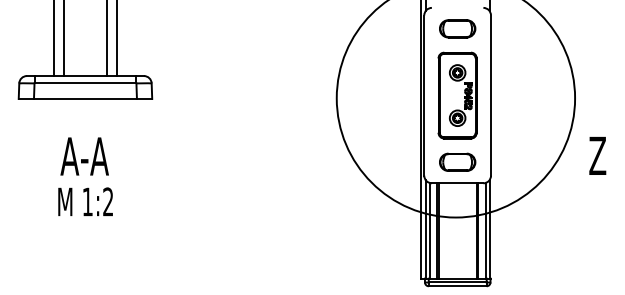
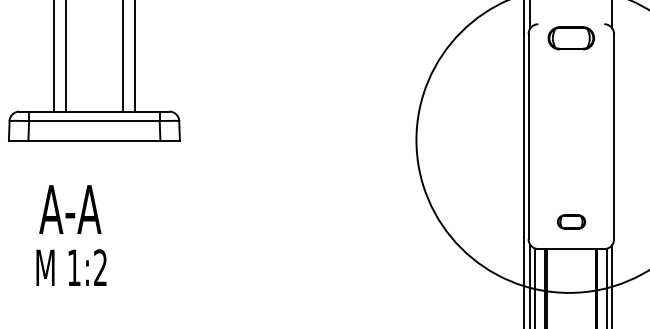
part: (457, 28) -> (571, 37), moved
part: (457, 95) -> (571, 136), removed
part: (457, 161) -> (571, 221), size x0.6
text: (85, 176) -> (71, 235), moved

